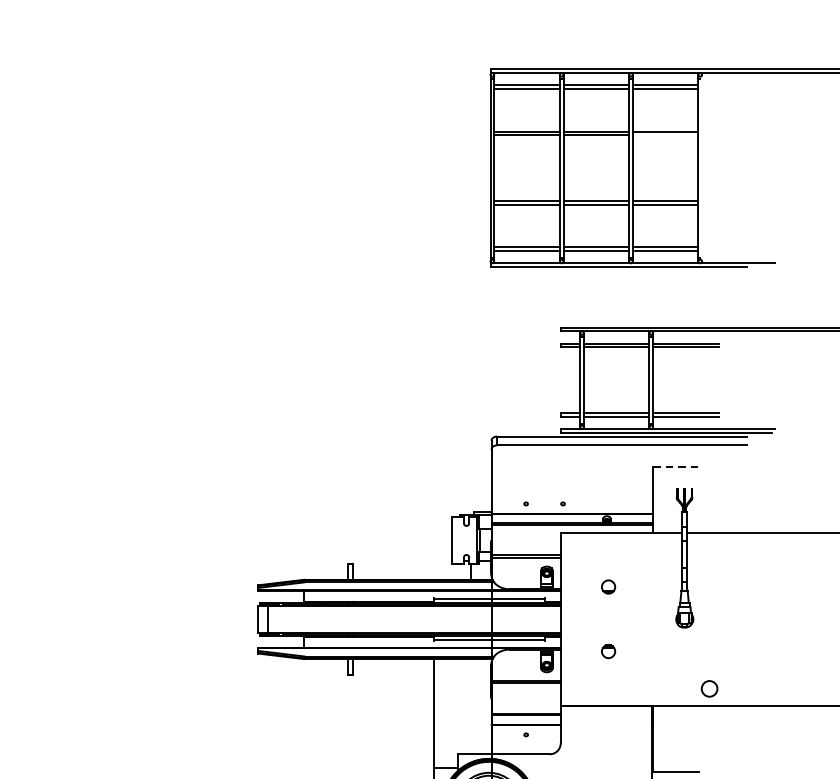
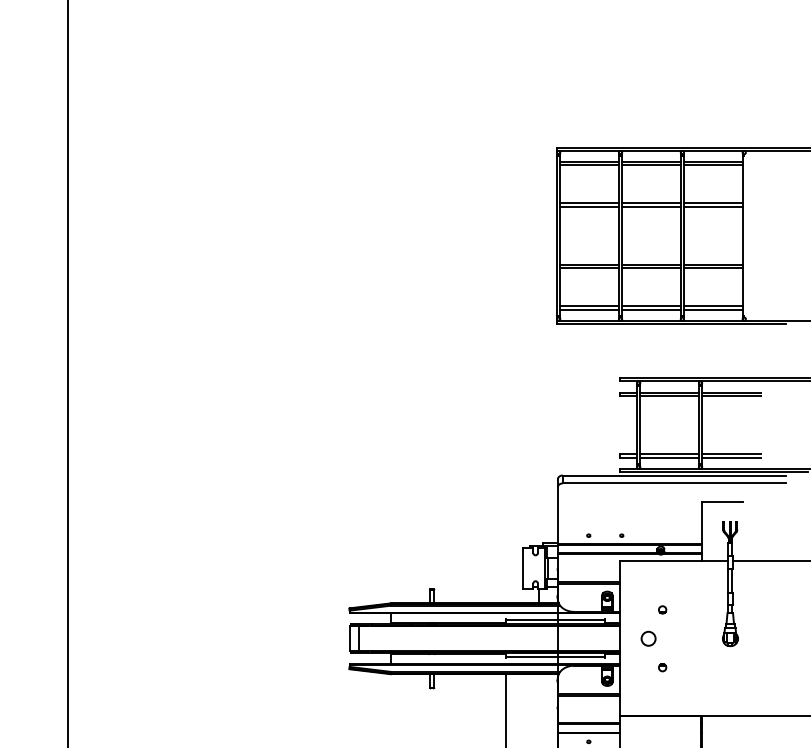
line: (665, 135) -> (713, 206), added
line: (675, 466) -> (722, 502), dashed -> solid
part: (608, 586) -> (662, 609), size x0.62
part: (608, 651) -> (662, 667), size x0.62
circle: (709, 688) -> (648, 638), moved

